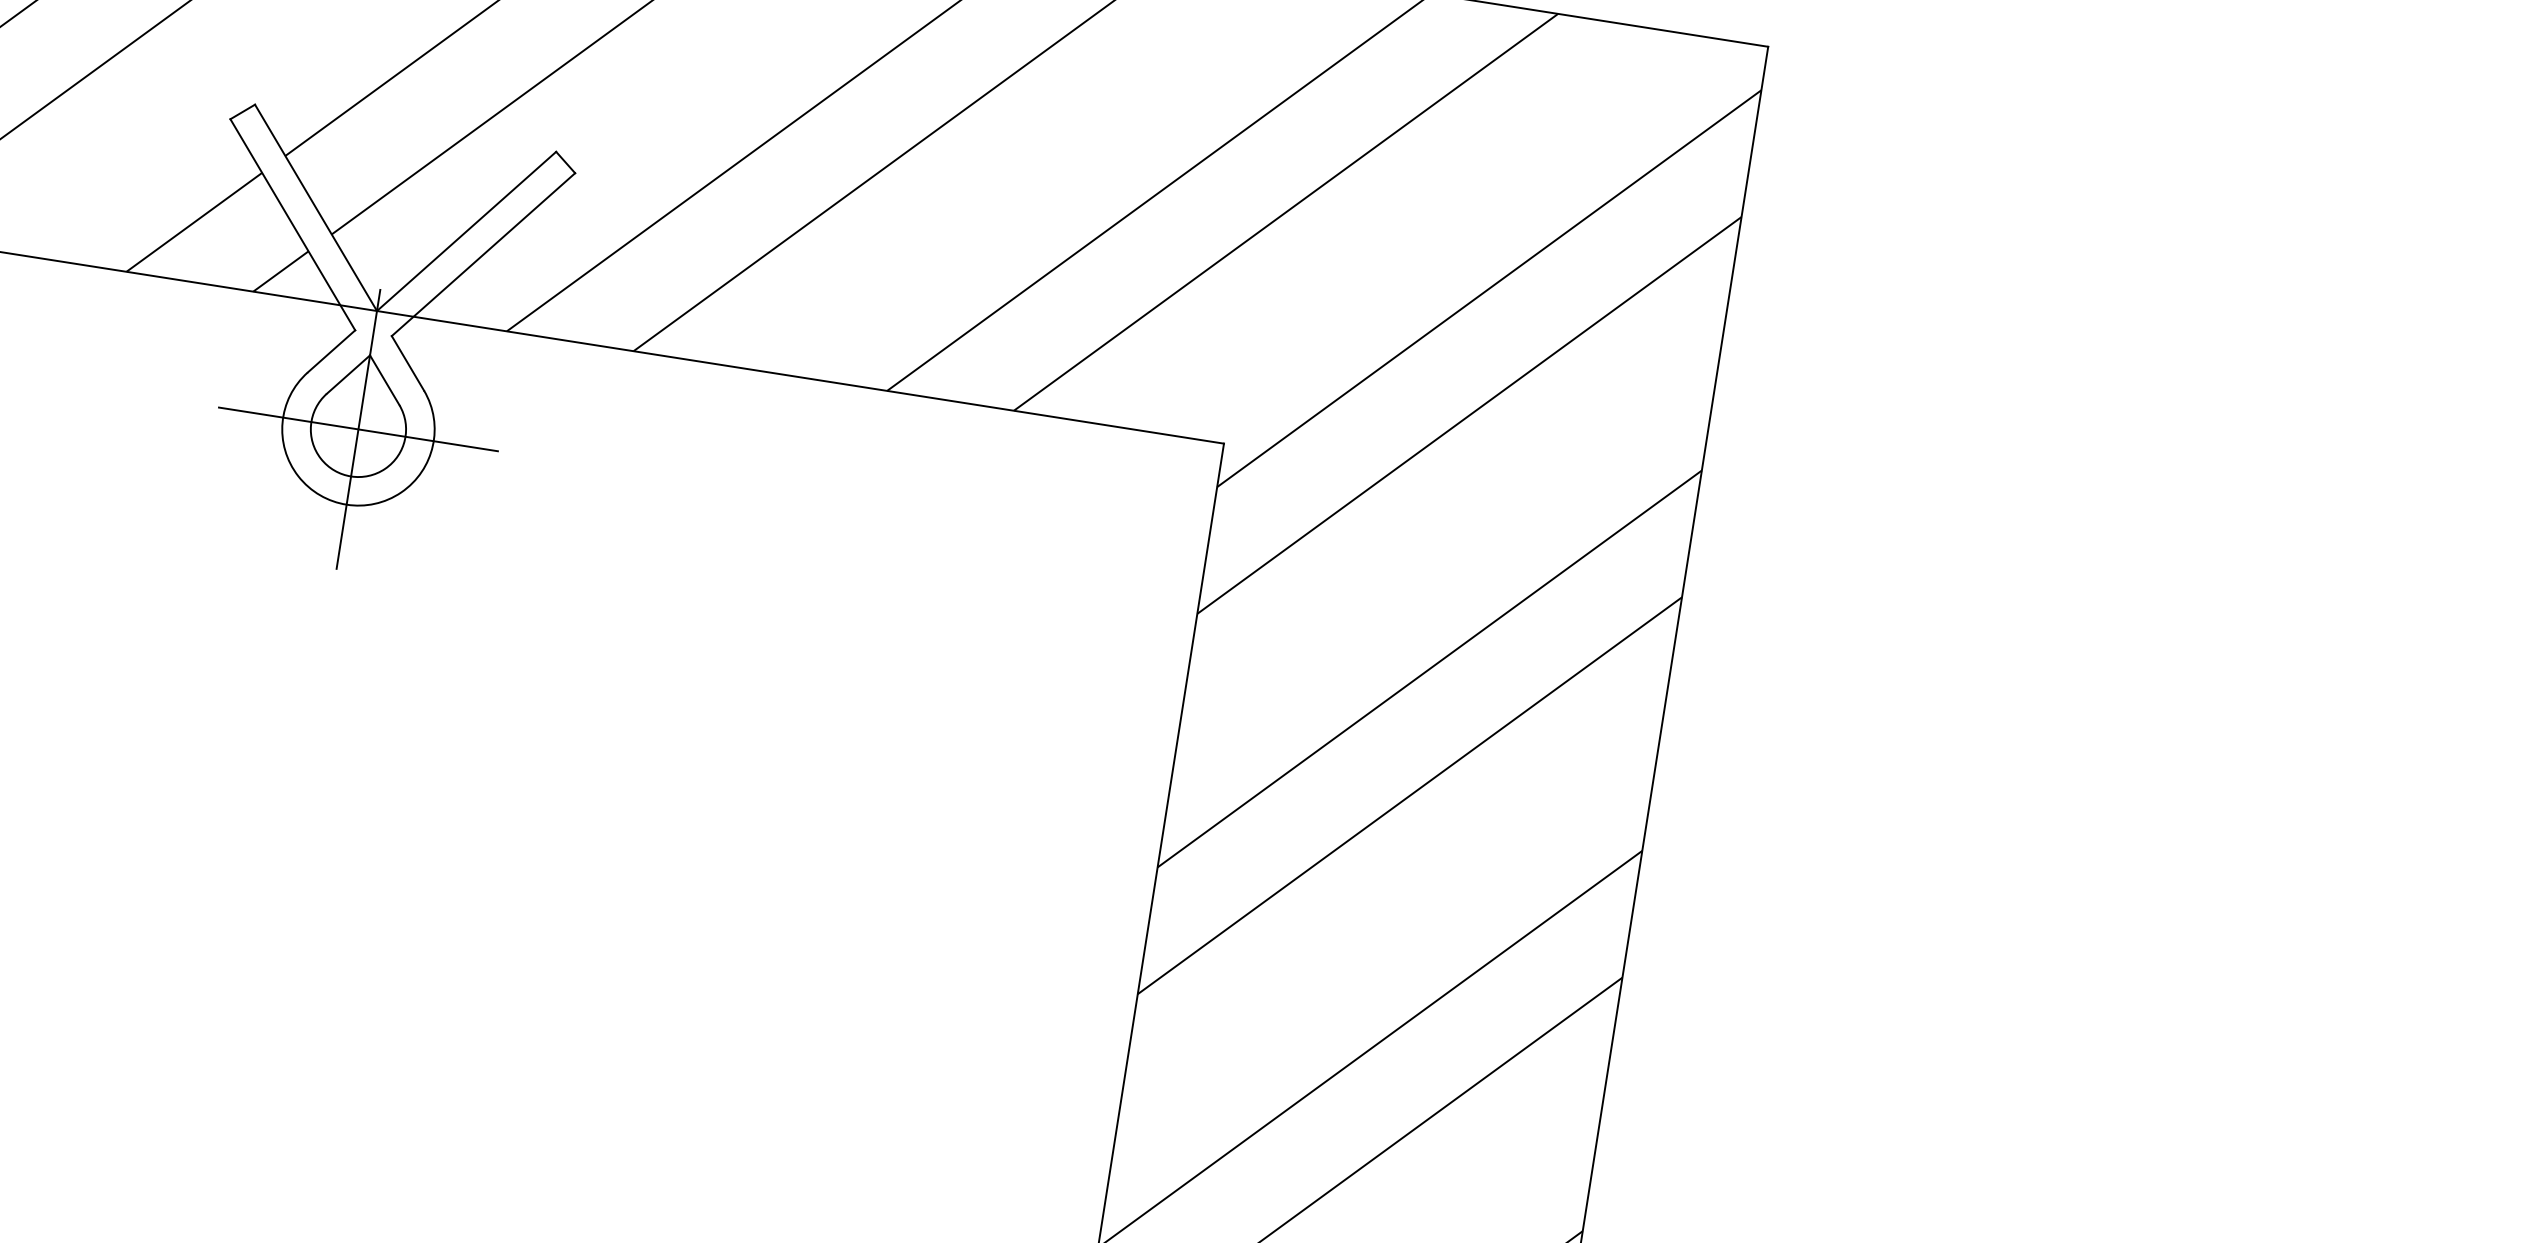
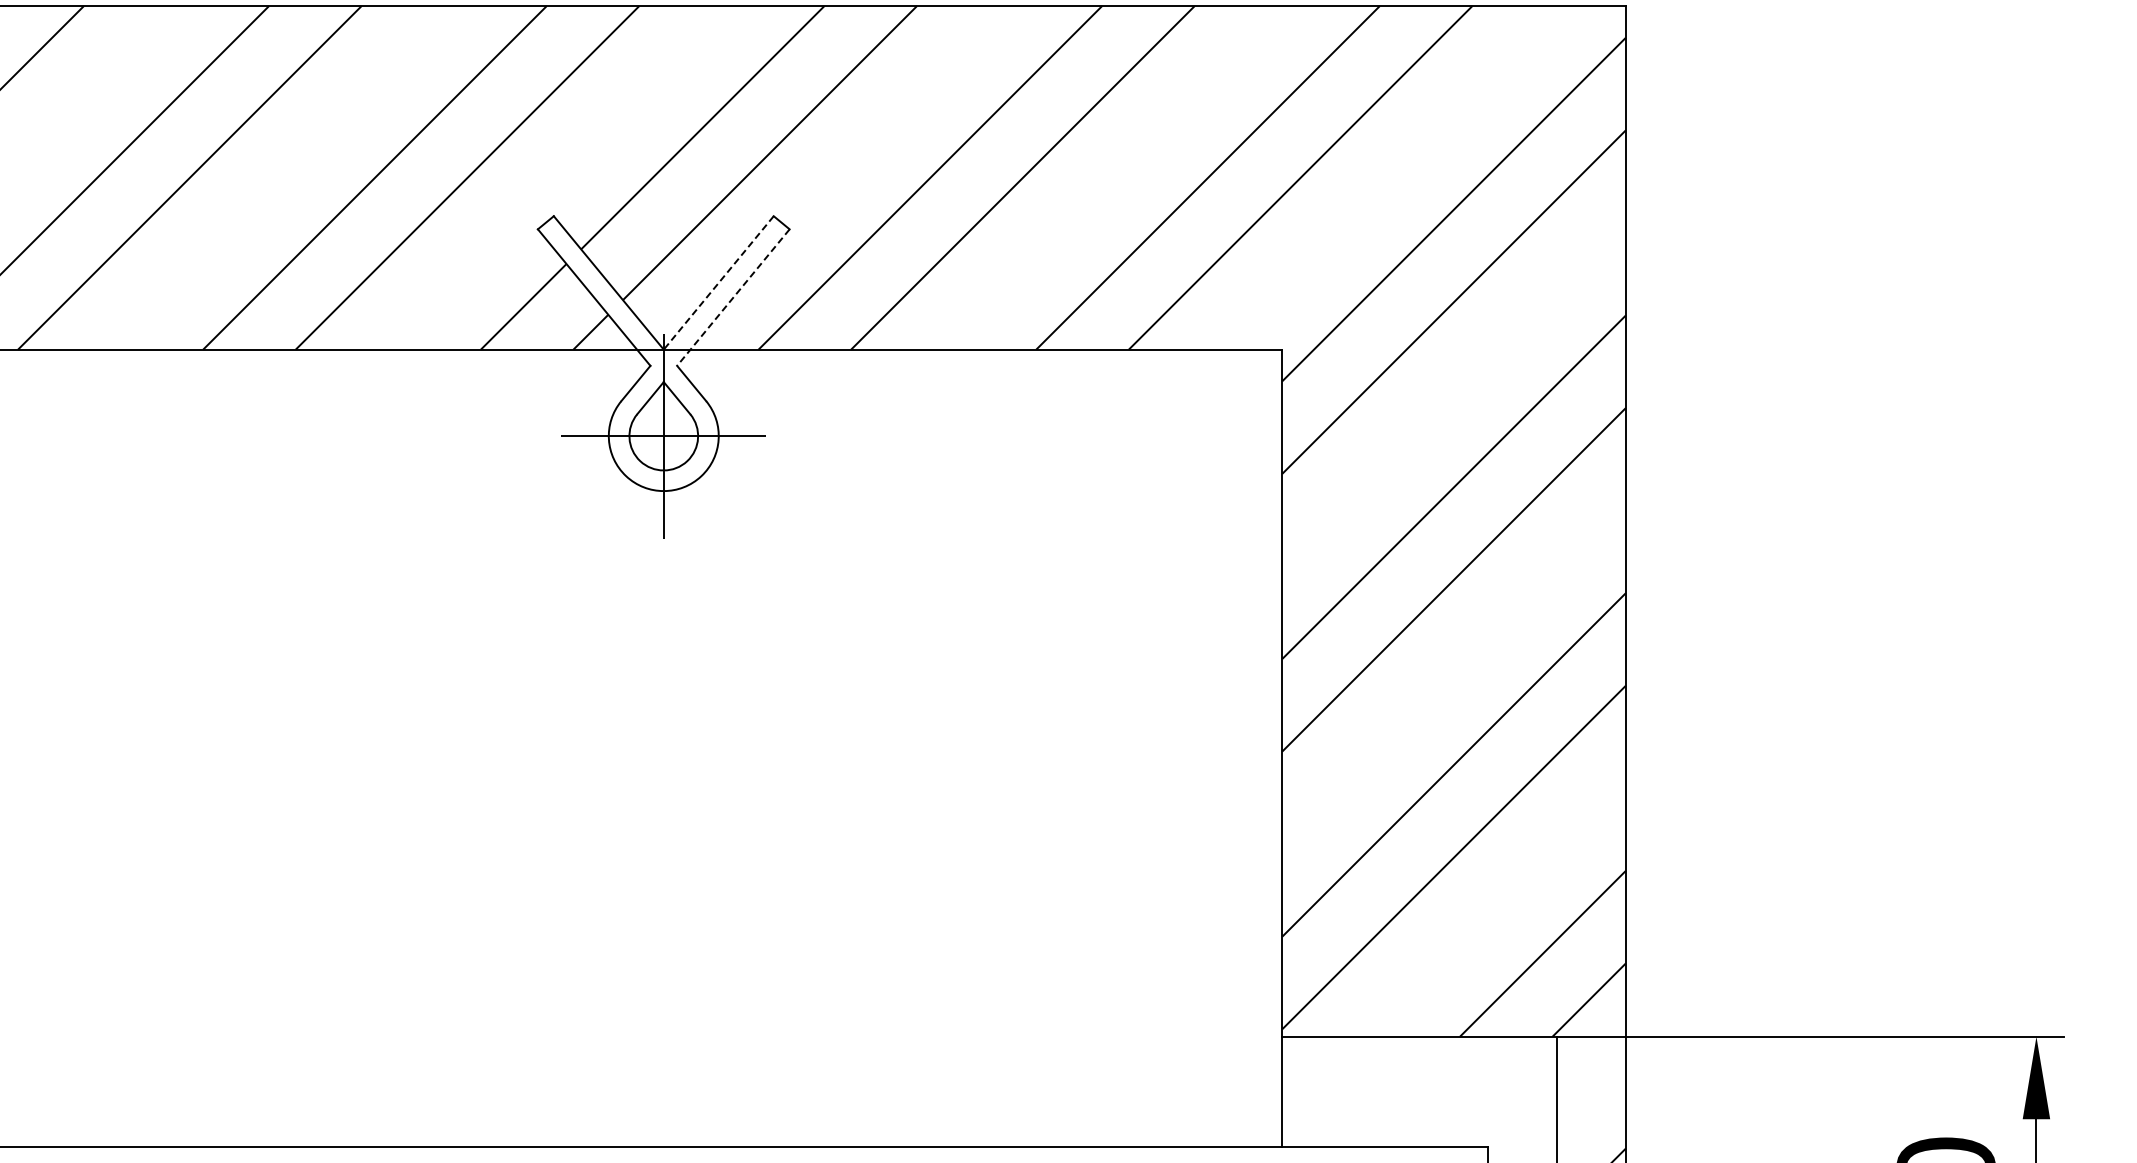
line: (466, 232) -> (718, 283), solid -> dashed
line: (483, 254) -> (733, 297), solid -> dashed

